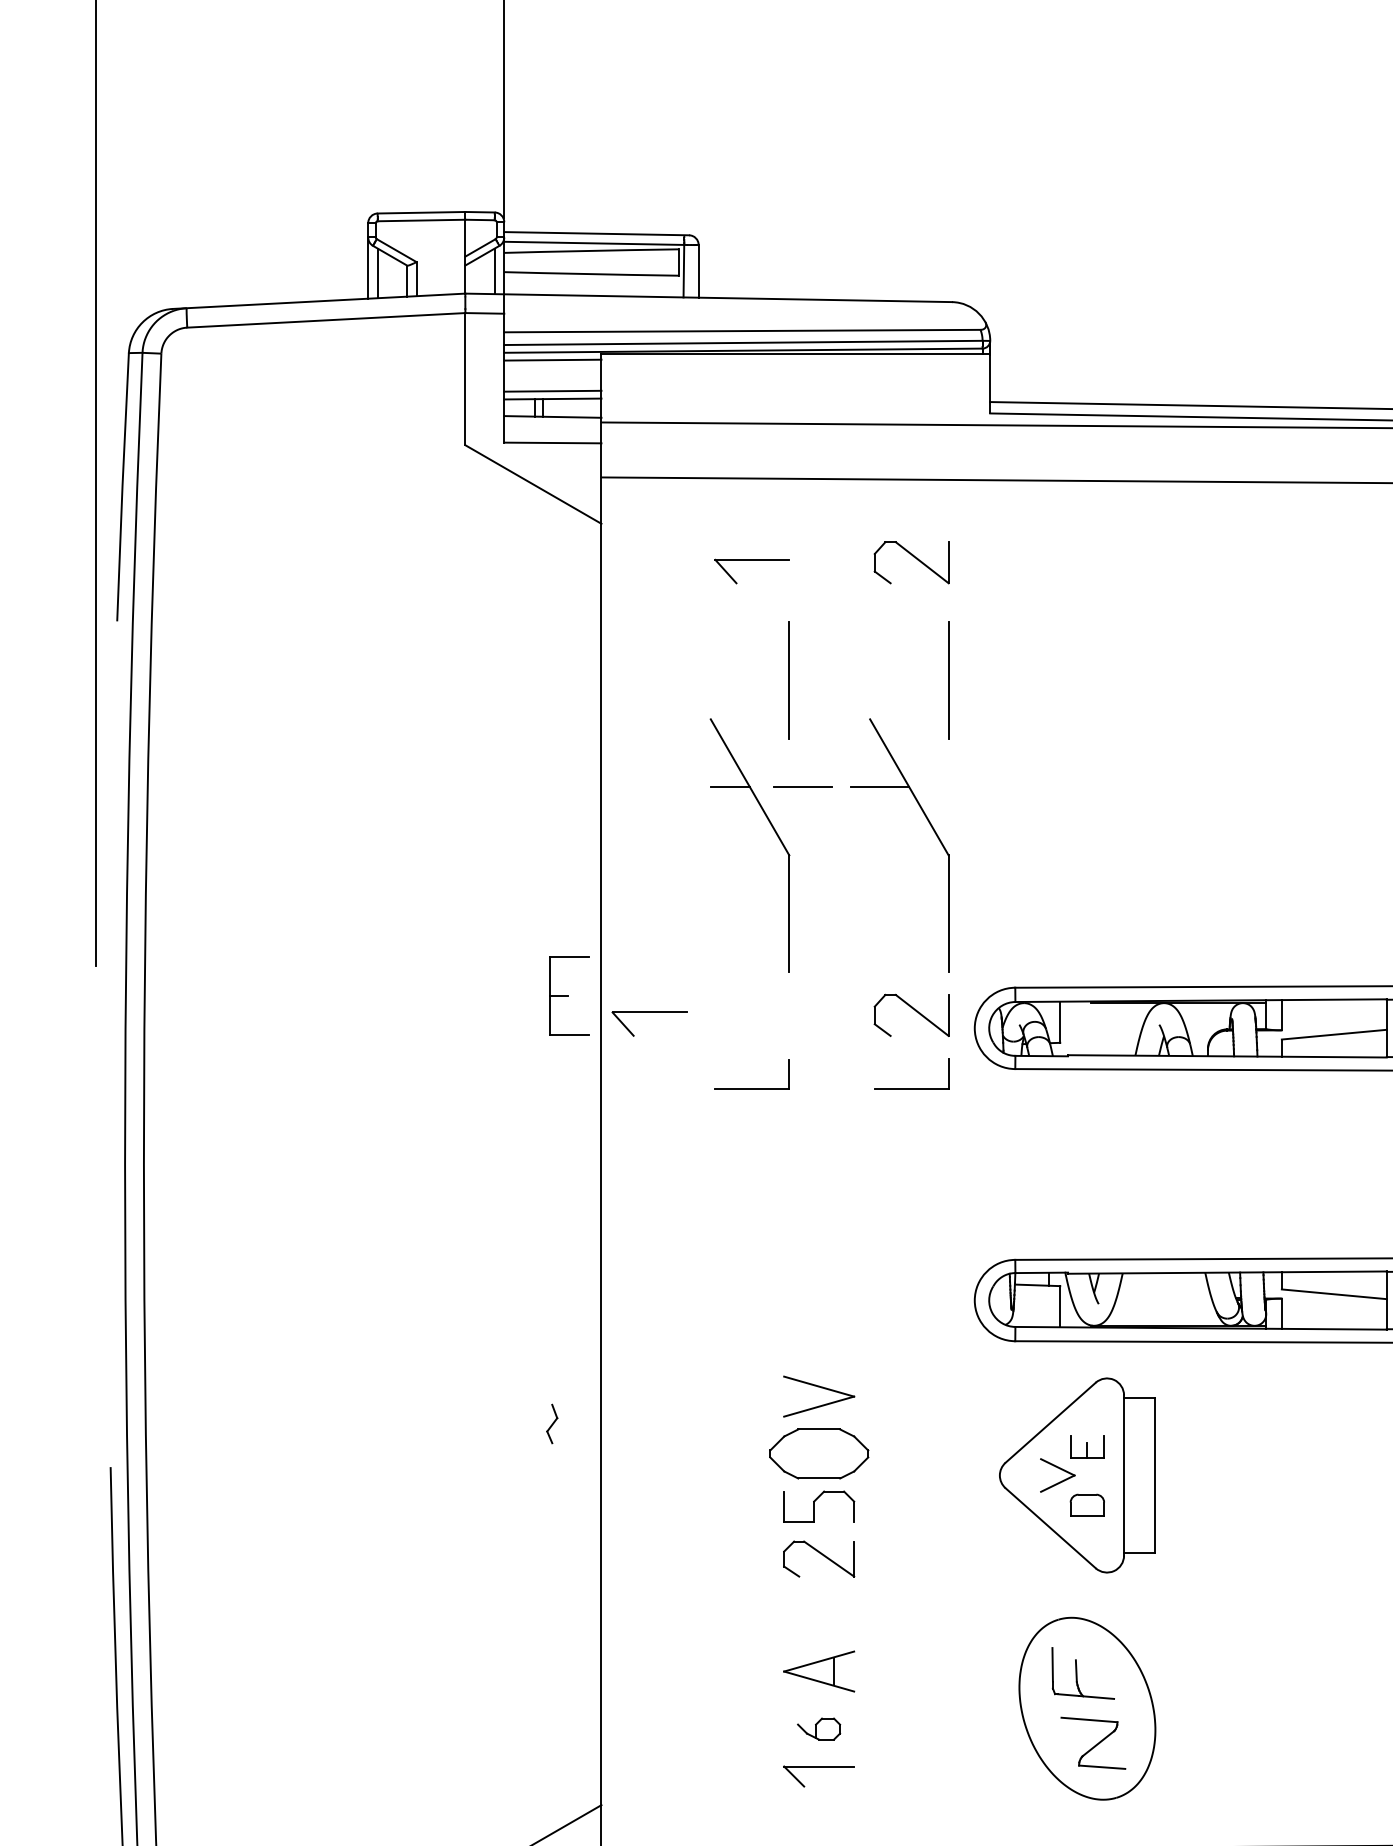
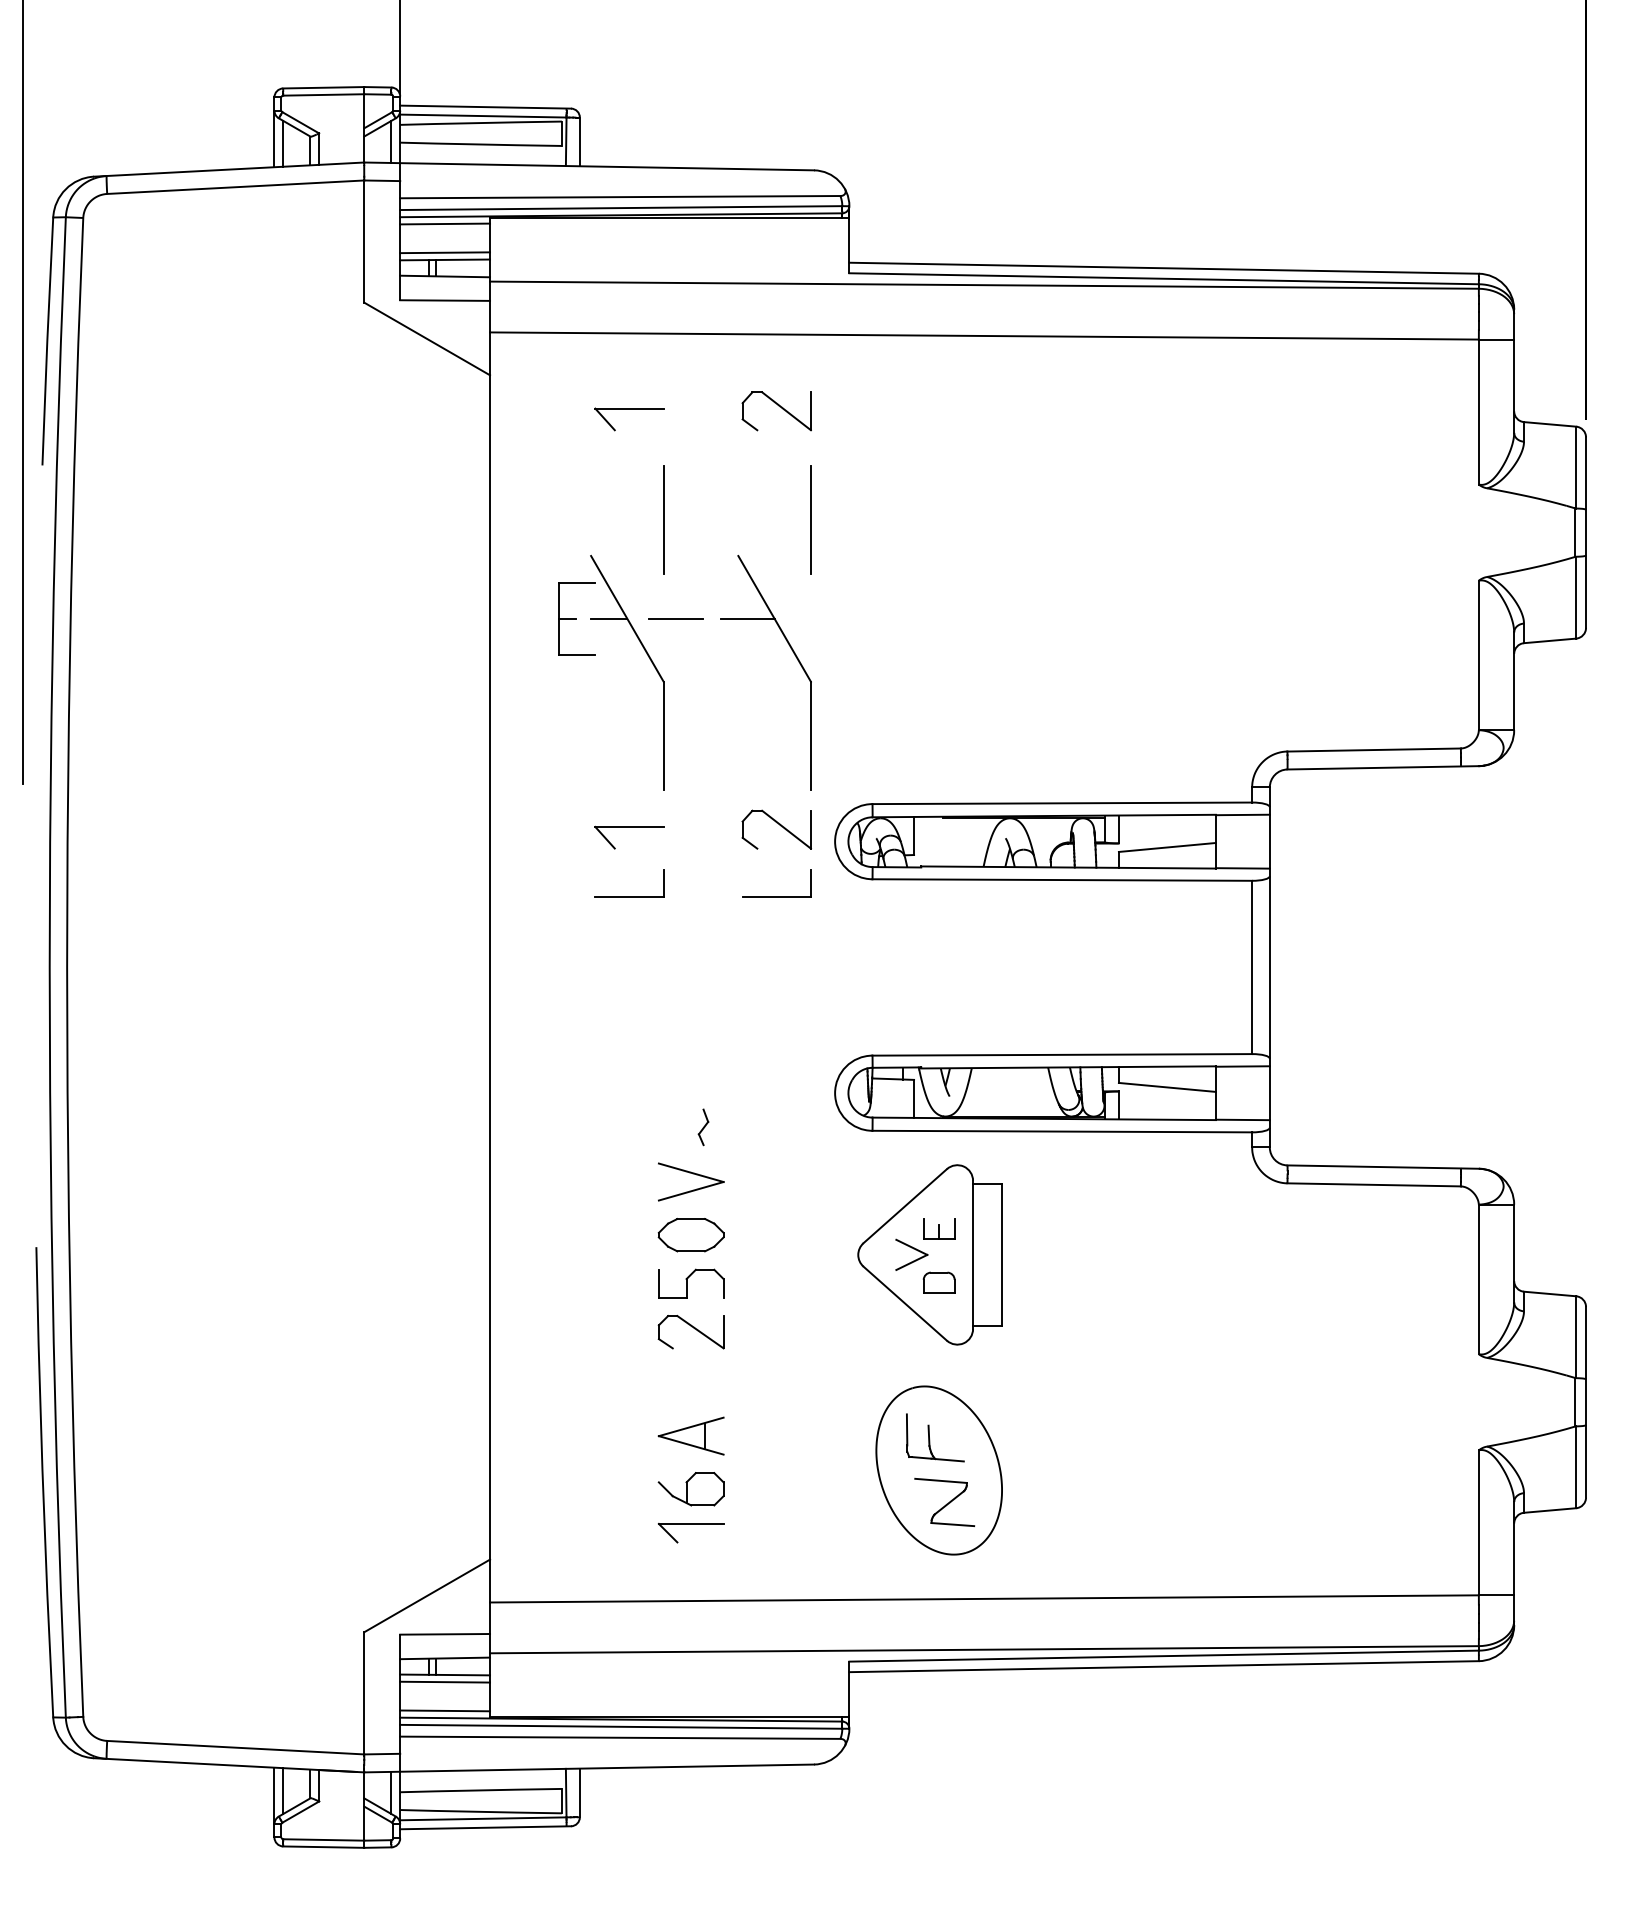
part: (568, 995) -> (576, 618), moved
part: (649, 1013) -> (629, 827), moved
part: (552, 1424) -> (703, 1127), moved
part: (818, 1454) -> (690, 1235), size x0.71
part: (818, 1729) -> (690, 1489), size x1.67

